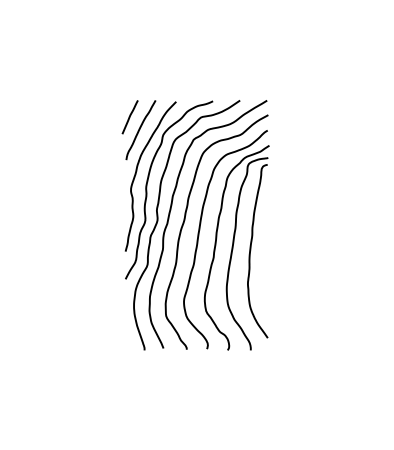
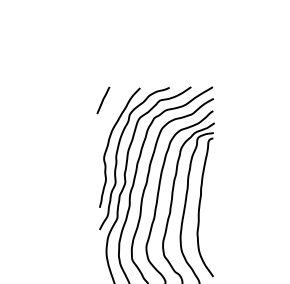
curve: (140, 129) -> (111, 110), removed

